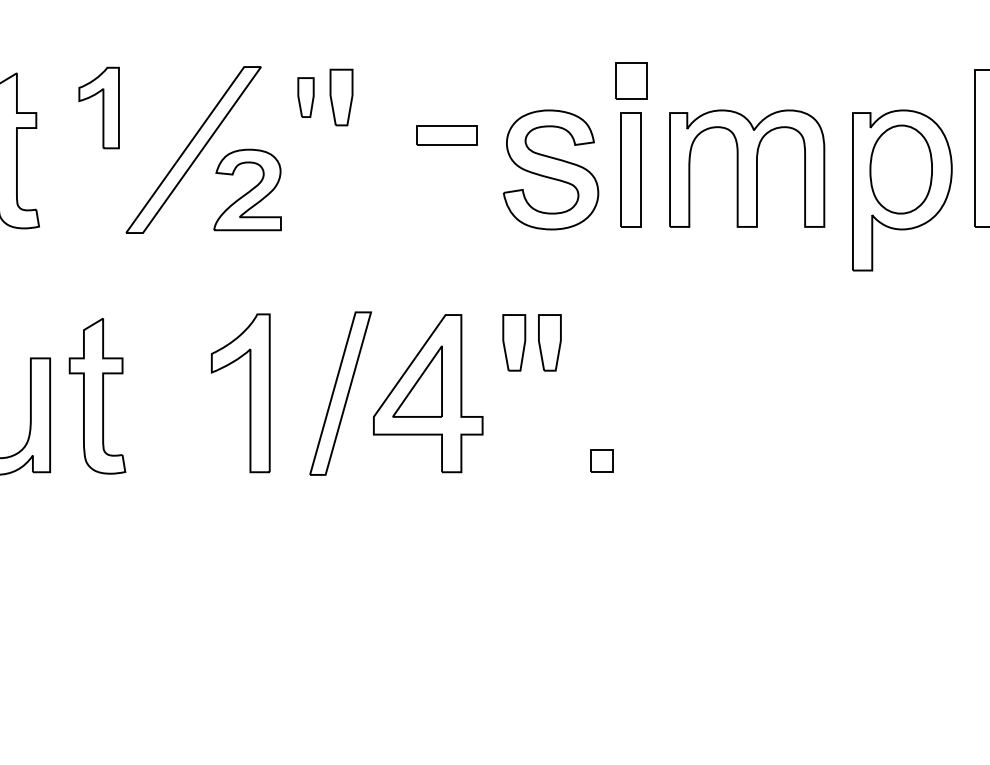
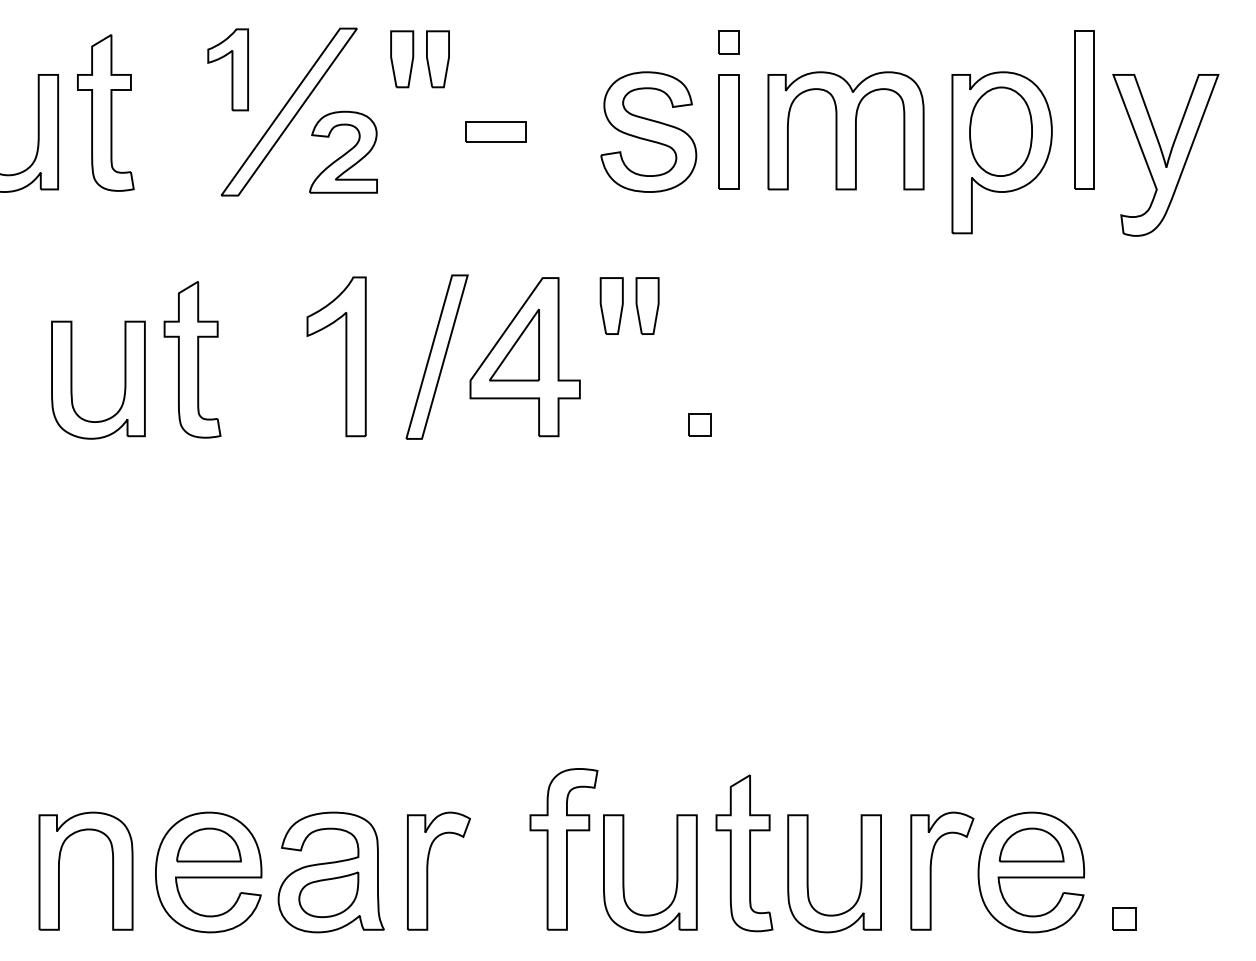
part: (630, 80) -> (728, 42), size x0.62
part: (306, 97) -> (402, 59), size x1.43
part: (98, 107) -> (227, 69), moved
part: (446, 134) -> (495, 131), moved

